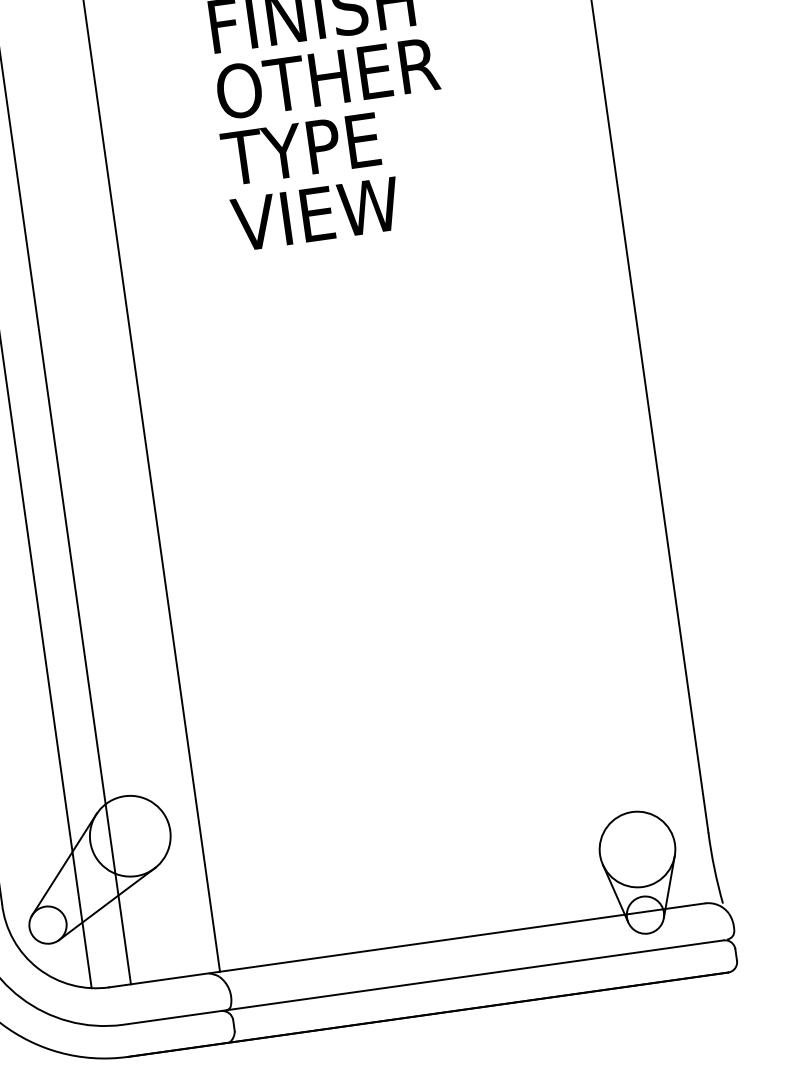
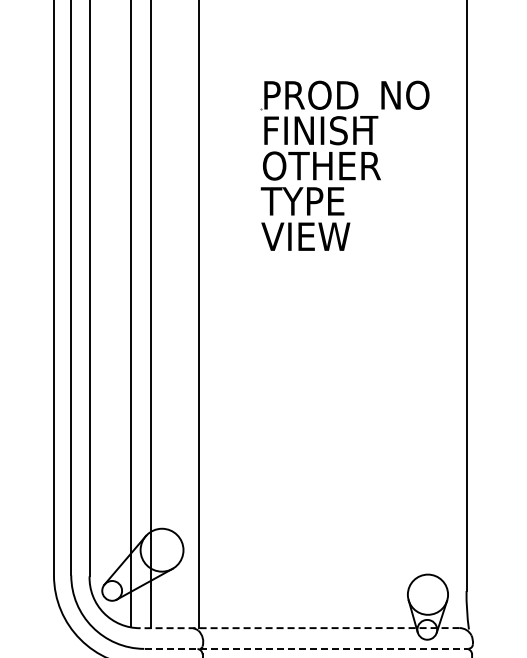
line: (406, 946) -> (299, 628), solid -> dashed
line: (423, 981) -> (305, 648), solid -> dashed

